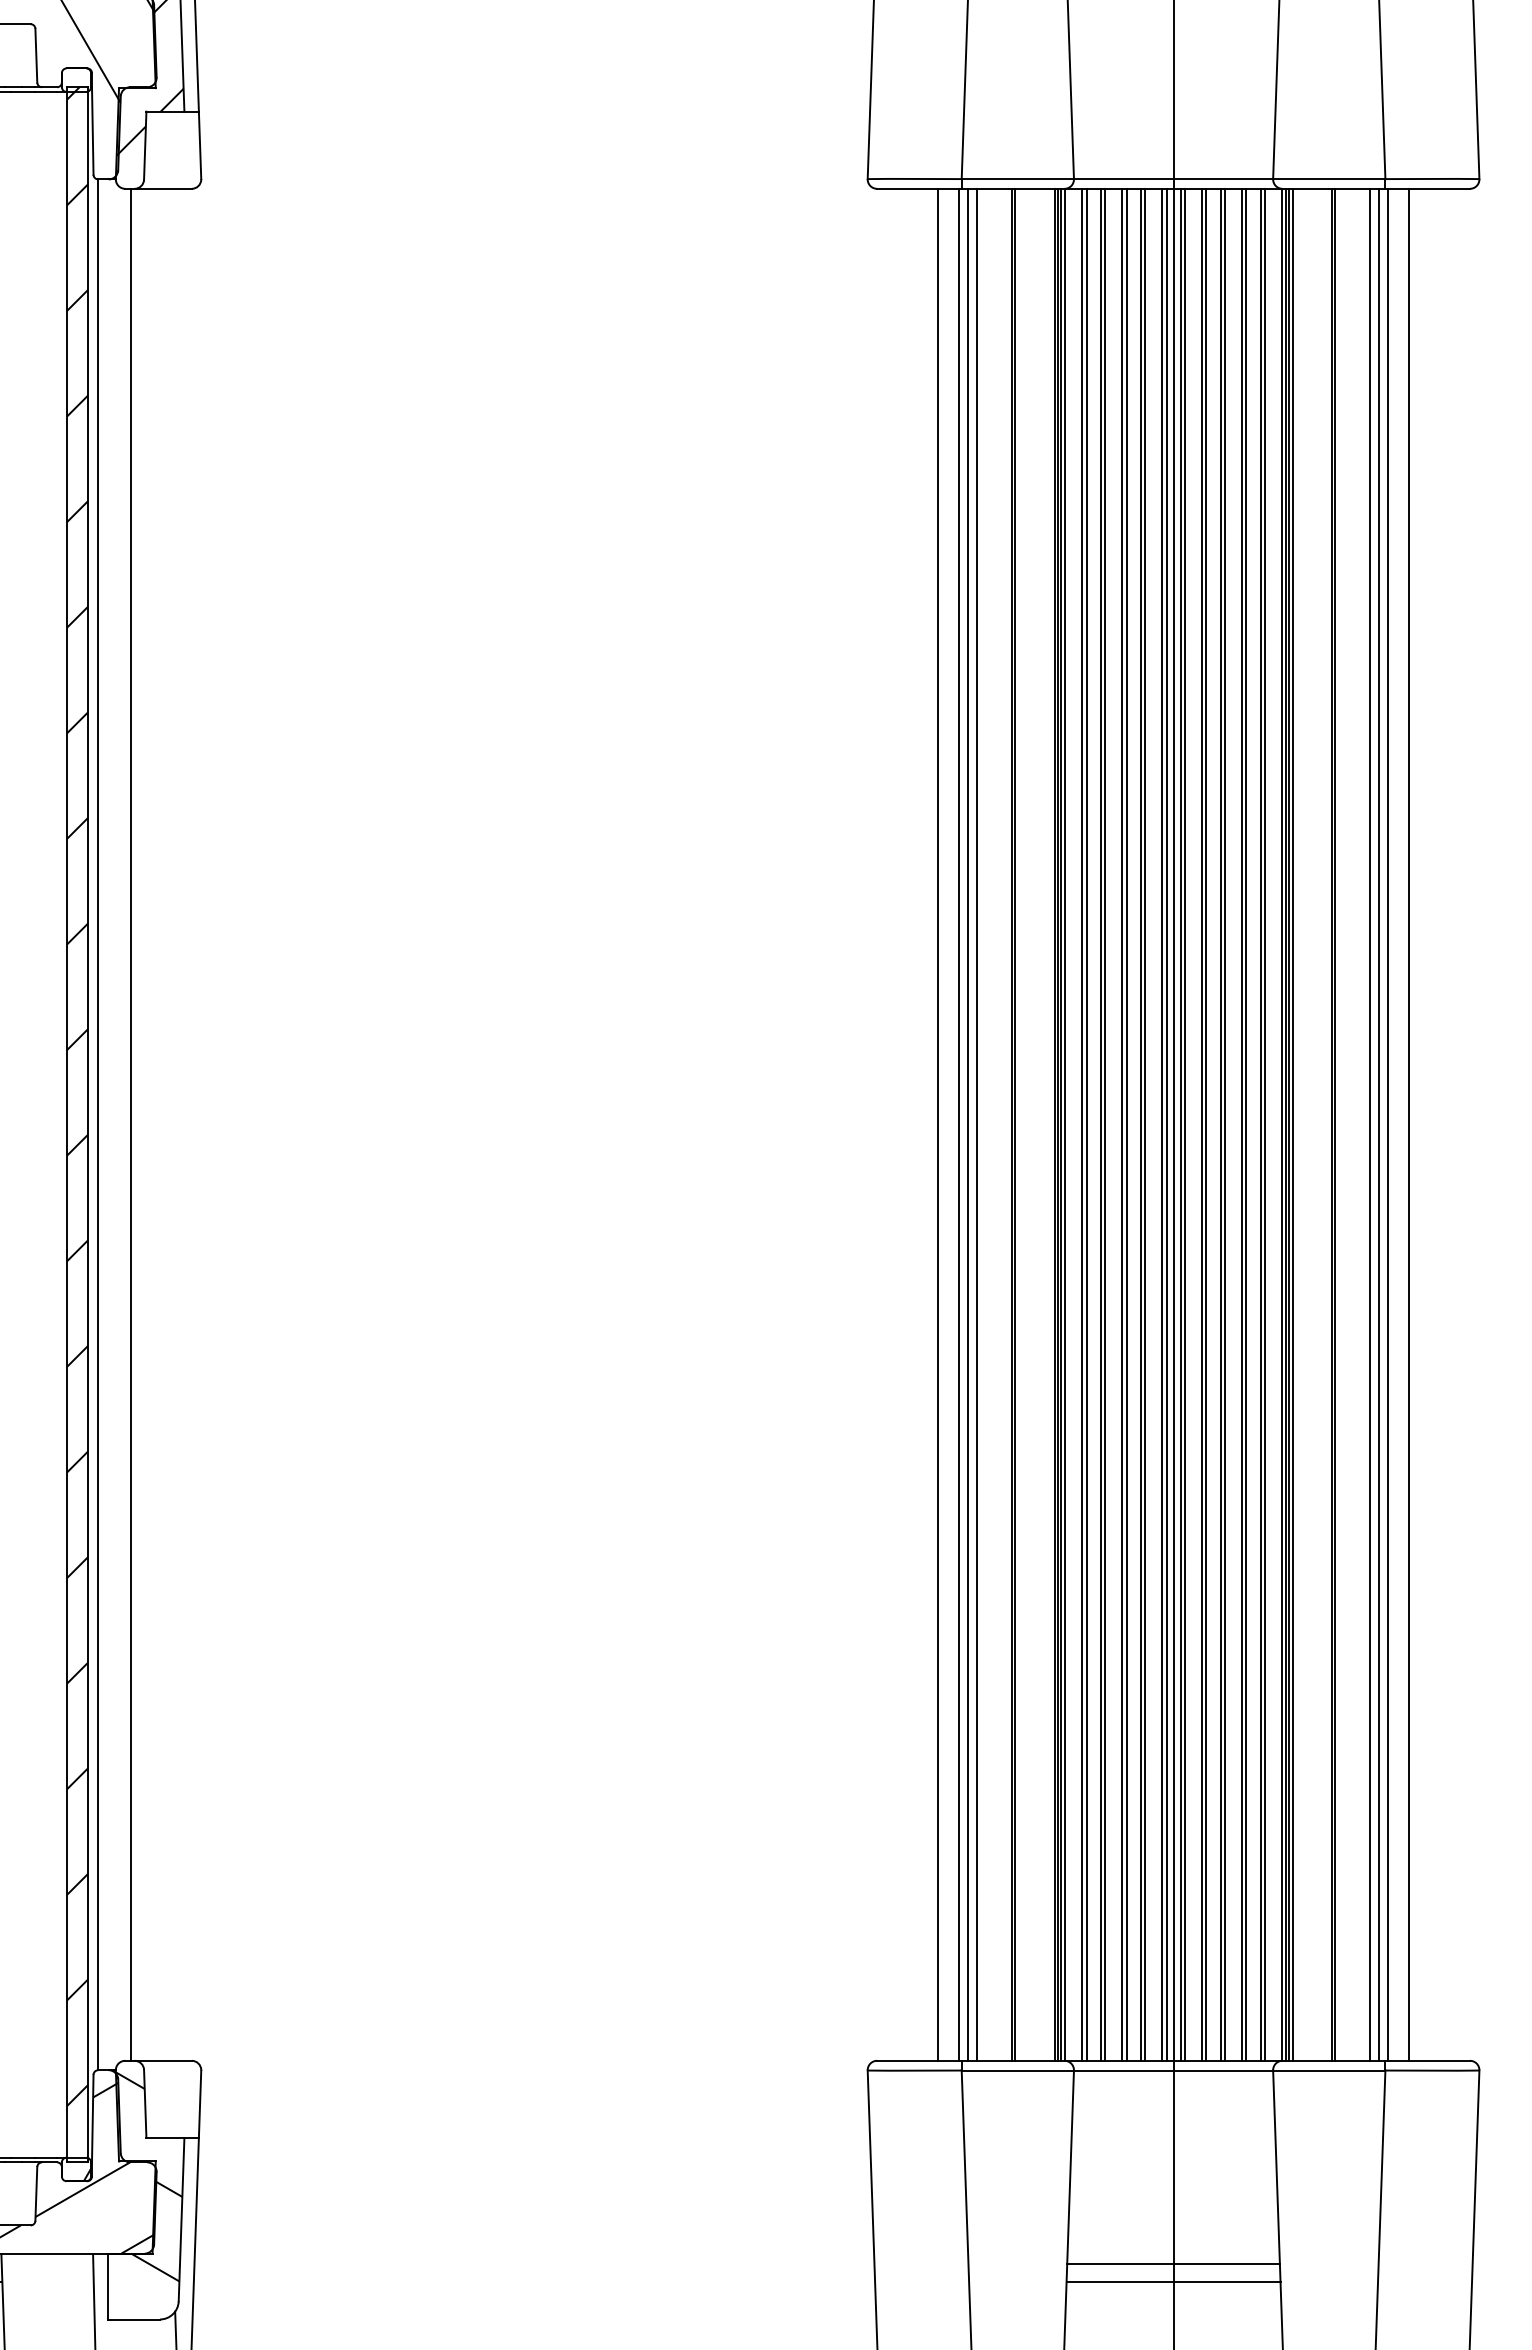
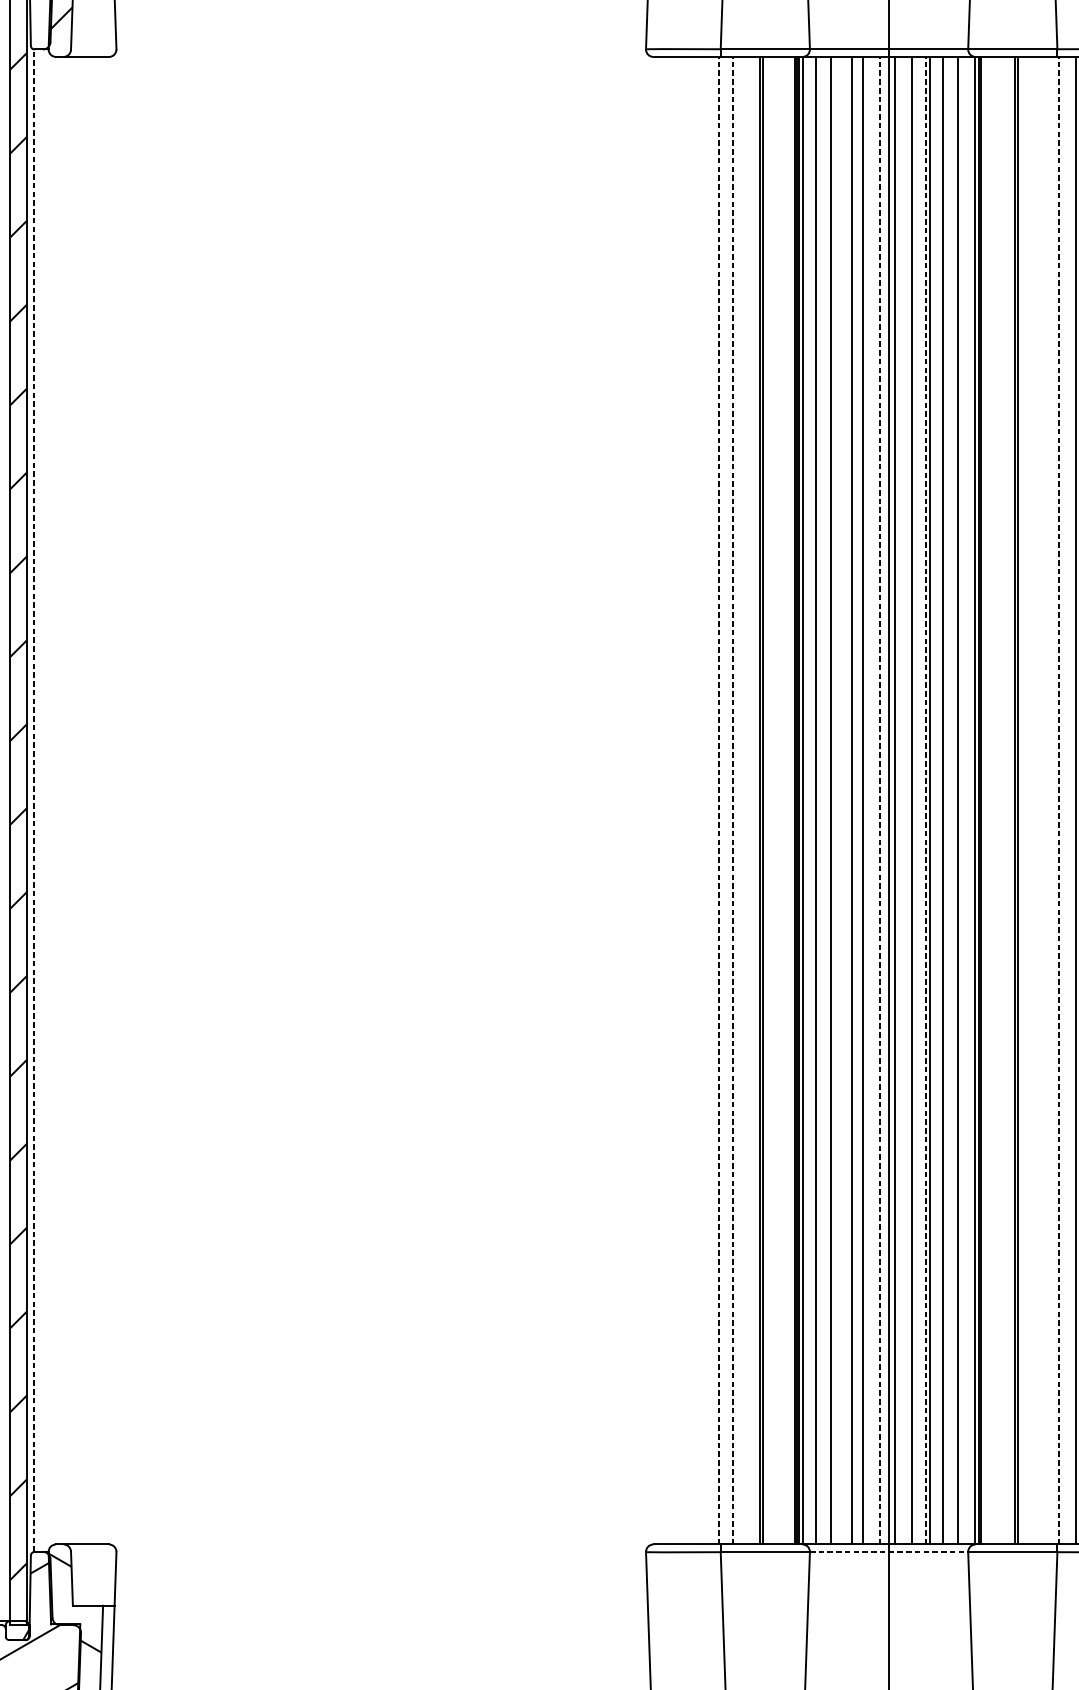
line: (97, 1124) -> (34, 800), solid -> dashed
line: (130, 1124) -> (60, 800), removed
line: (938, 1124) -> (702, 800), removed
line: (959, 1124) -> (718, 800), solid -> dashed
line: (968, 1124) -> (726, 800), removed
line: (977, 1124) -> (733, 800), solid -> dashed
line: (1086, 1124) -> (819, 800), removed
line: (1105, 1124) -> (834, 800), removed
line: (1121, 1124) -> (847, 800), removed
line: (1145, 1124) -> (866, 800), removed
line: (1161, 1124) -> (879, 800), solid -> dashed
line: (1166, 1124) -> (883, 800), removed
line: (1185, 1124) -> (898, 800), removed
line: (1206, 1124) -> (915, 800), removed
line: (1220, 1124) -> (926, 800), solid -> dashed
line: (1246, 1124) -> (947, 800), removed
line: (1265, 1124) -> (962, 800), removed
line: (1292, 1124) -> (983, 800), removed
line: (1370, 1124) -> (1045, 800), removed
line: (1378, 1124) -> (1051, 800), removed
line: (1387, 1124) -> (1059, 800), solid -> dashed
line: (1173, 2070) -> (889, 1552), solid -> dashed

